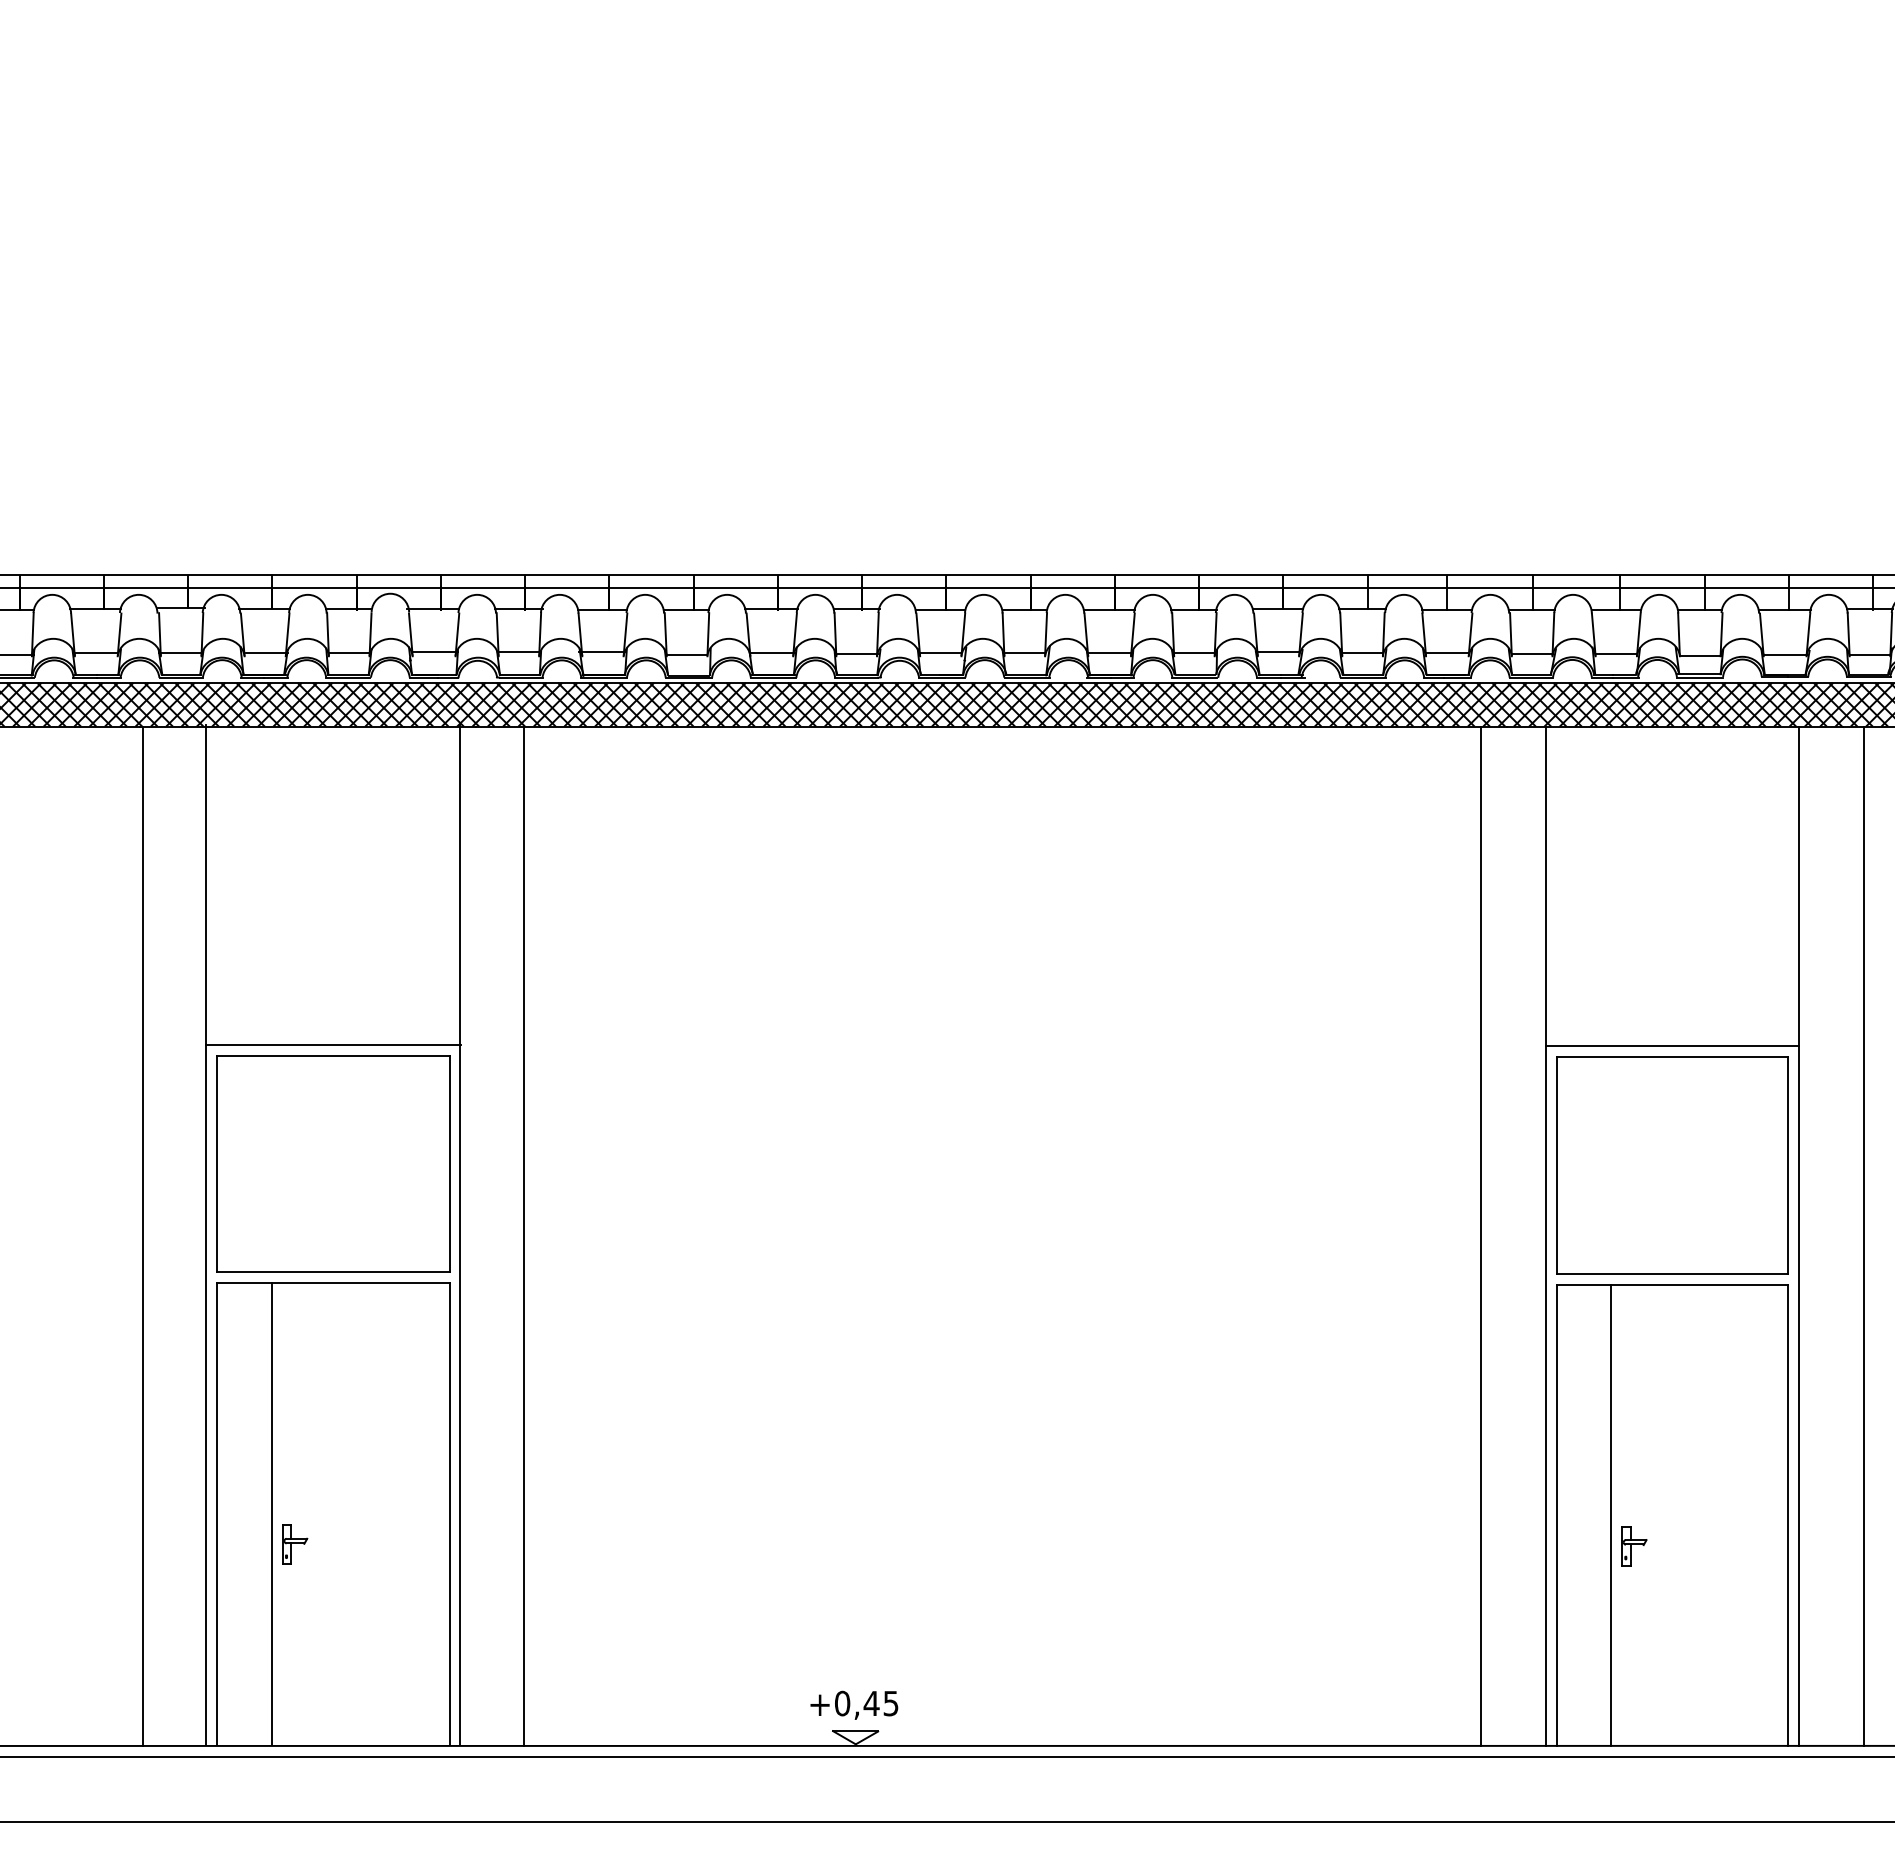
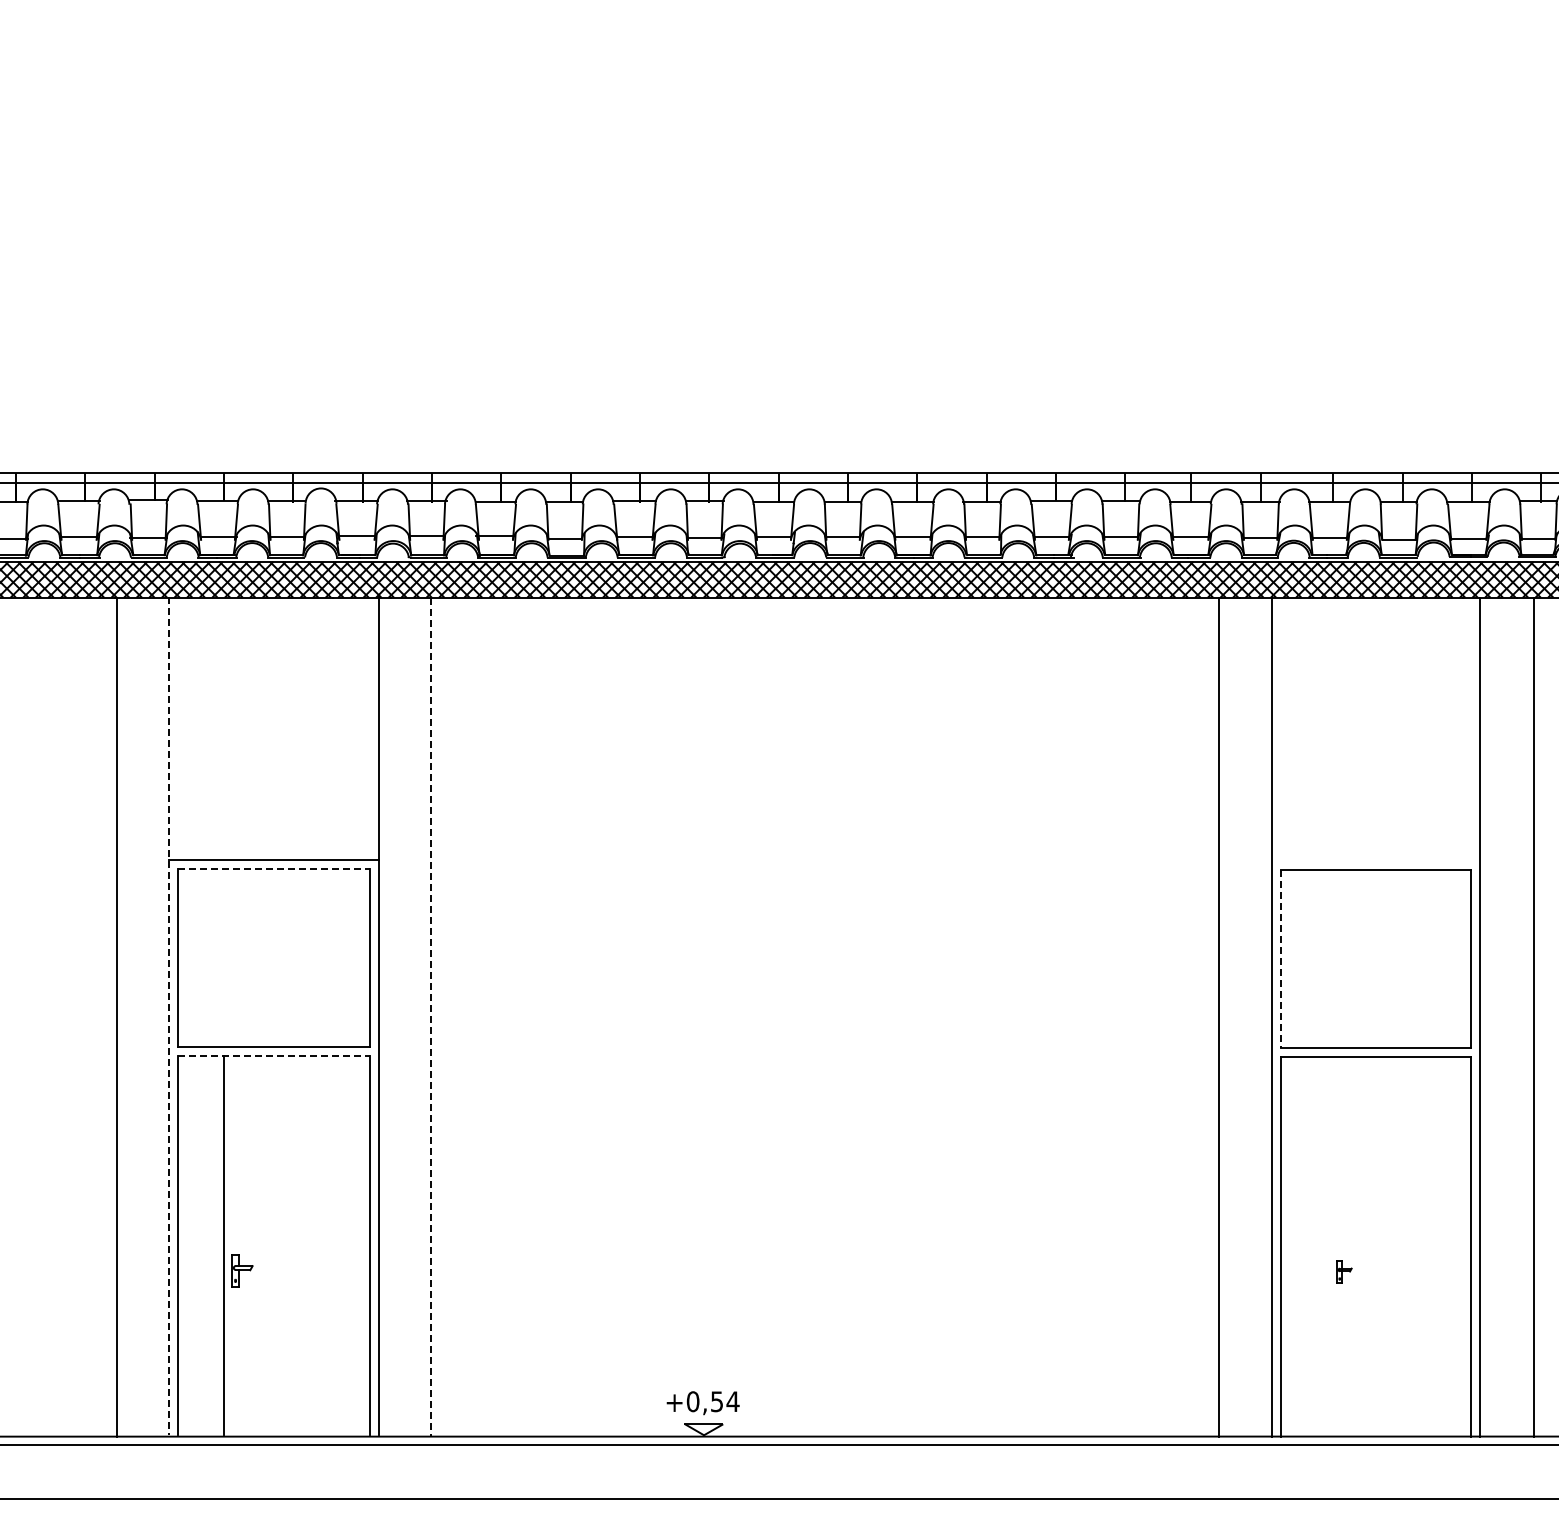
line: (1672, 1045) -> (1376, 860), removed
line: (332, 1055) -> (273, 868), solid -> dashed
line: (1557, 1166) -> (1281, 959), solid -> dashed
line: (206, 1235) -> (169, 1016), solid -> dashed
line: (524, 1236) -> (431, 1017), solid -> dashed
line: (332, 1282) -> (273, 1055), solid -> dashed
line: (1610, 1514) -> (1325, 1246), removed
part: (1634, 1545) -> (1344, 1271), size x0.7
text: (880, 1703) -> (724, 1401), +0,45 -> +0,54

